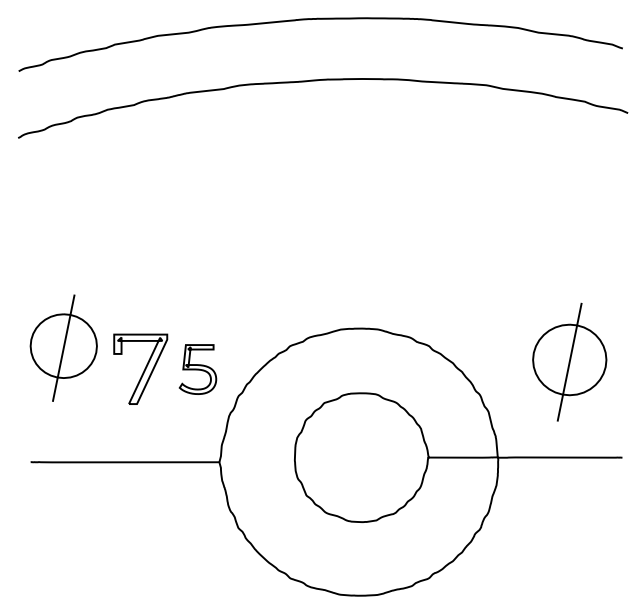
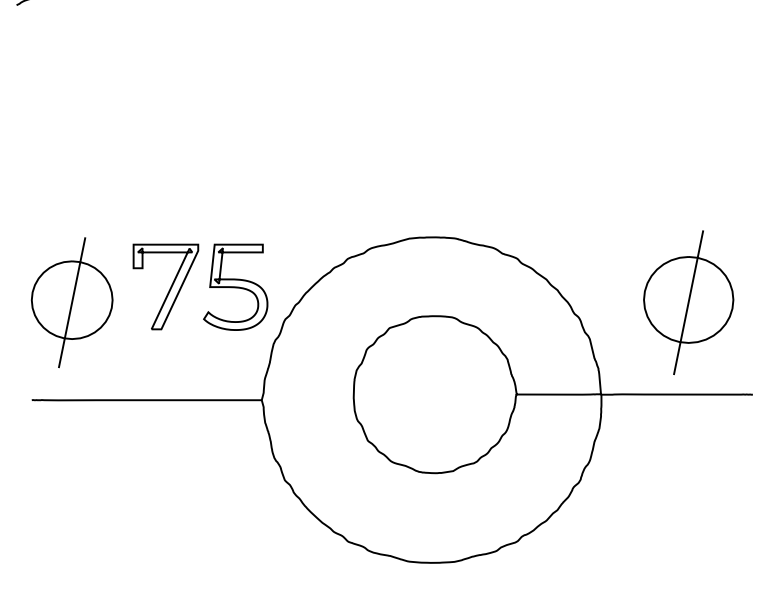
part: (63, 347) -> (71, 301), moved
part: (569, 361) -> (688, 301), moved
part: (197, 369) -> (235, 287), size x1.43

